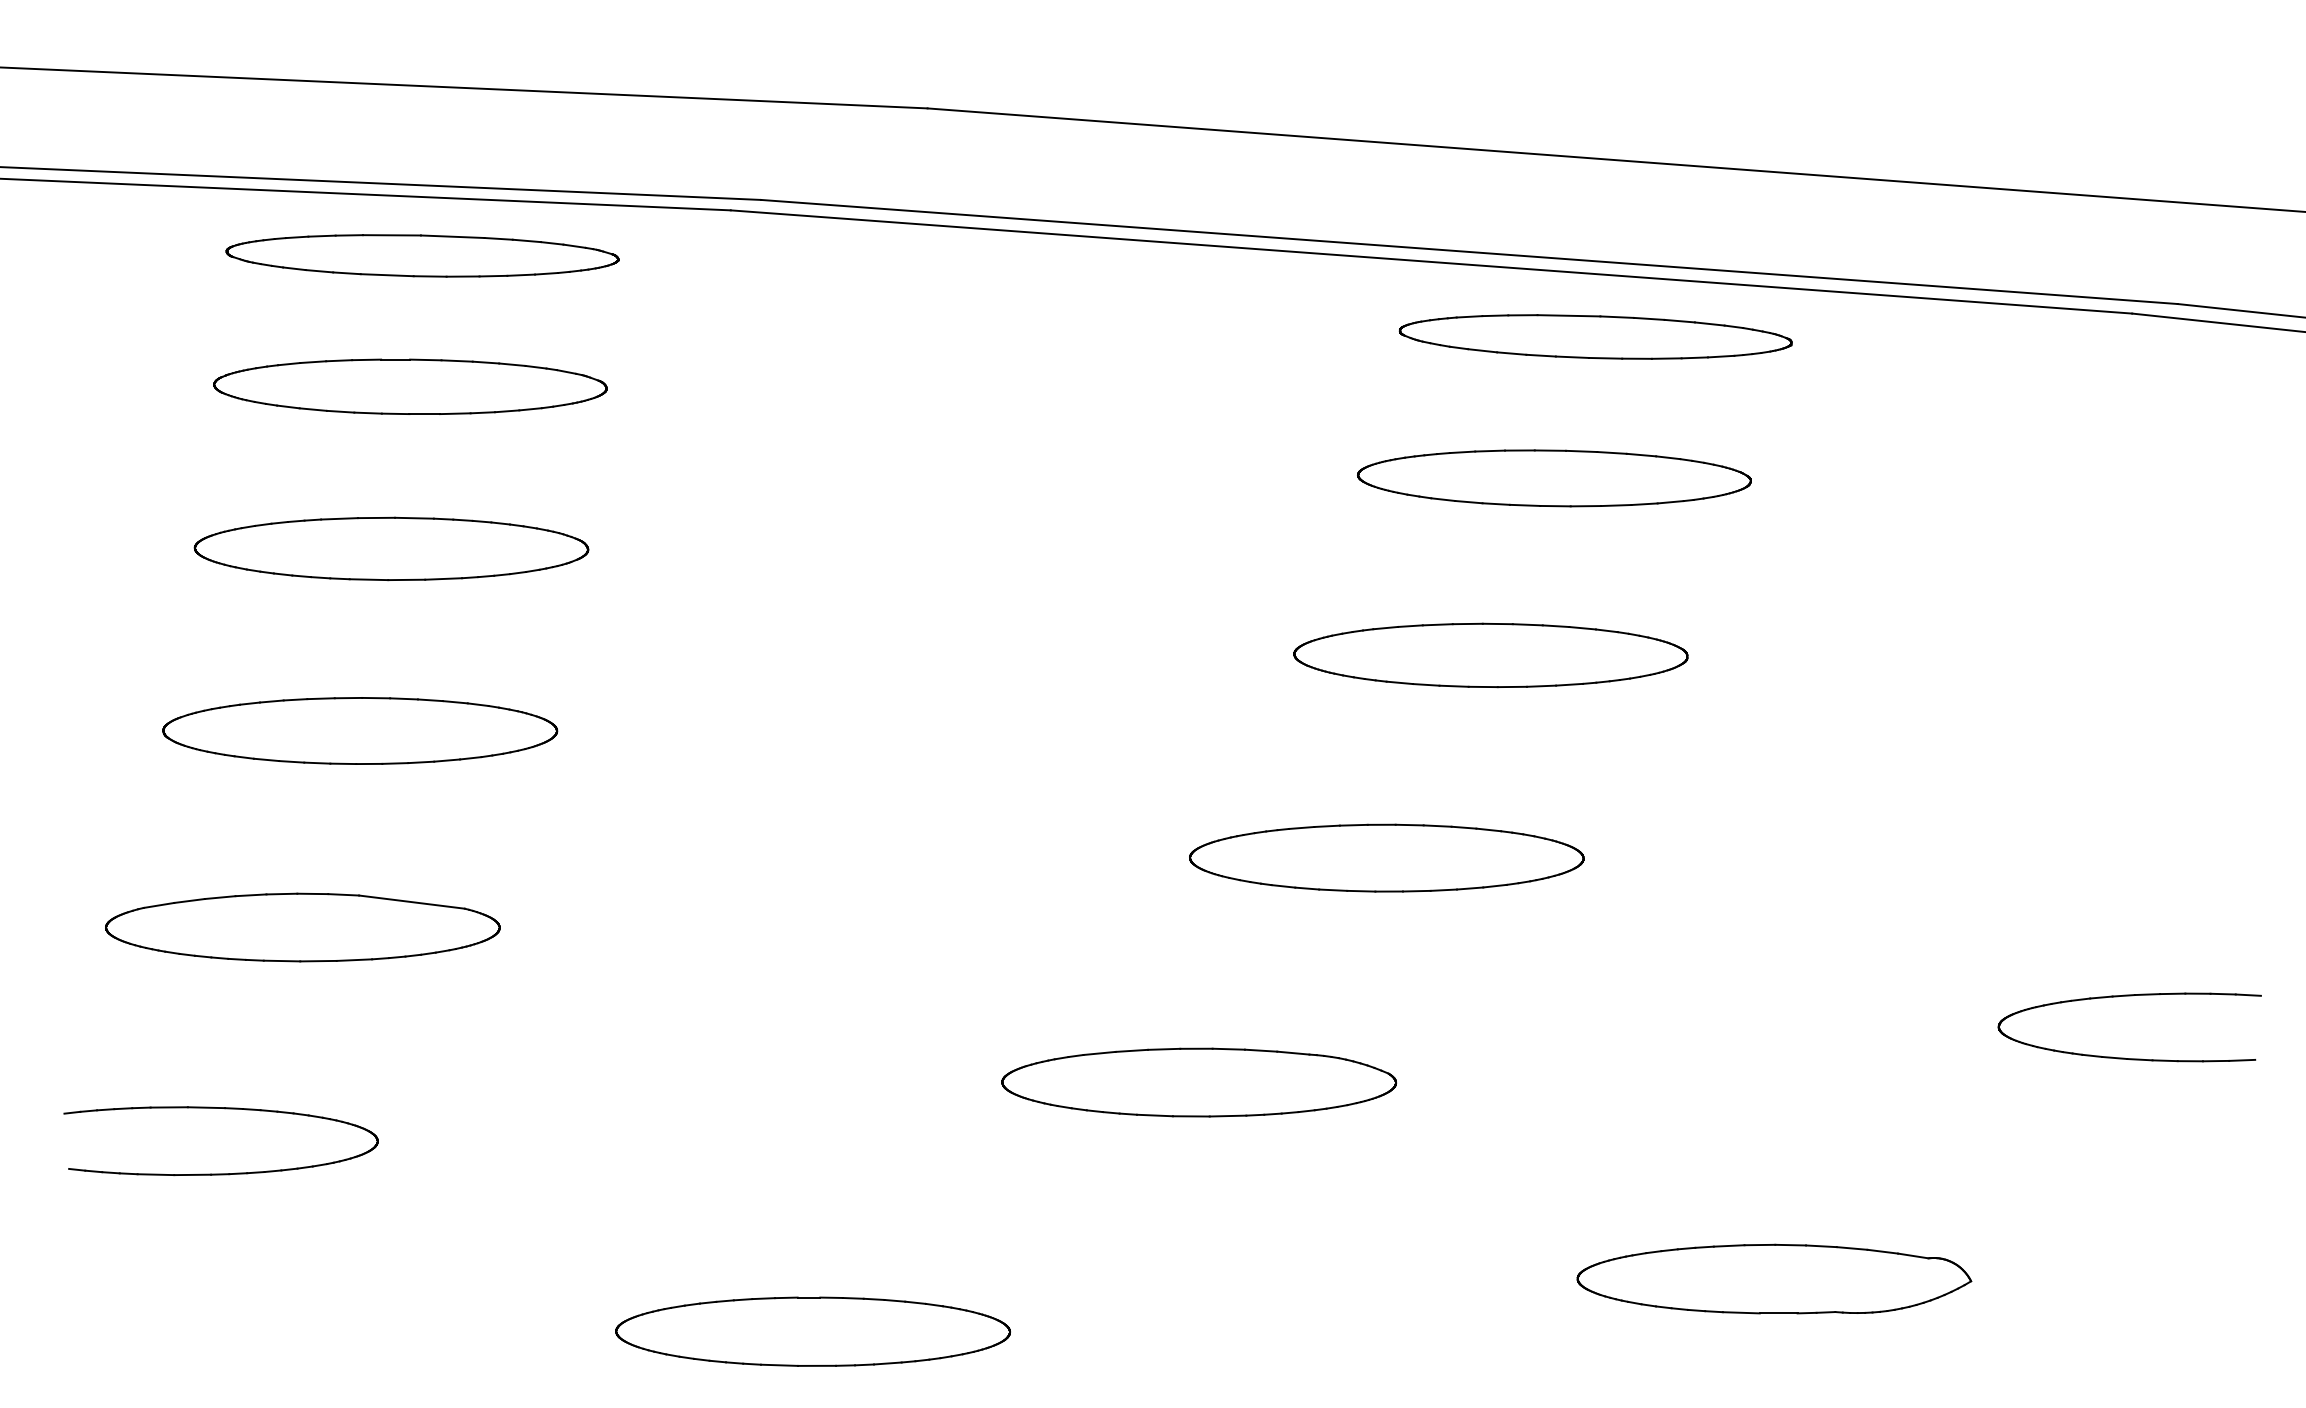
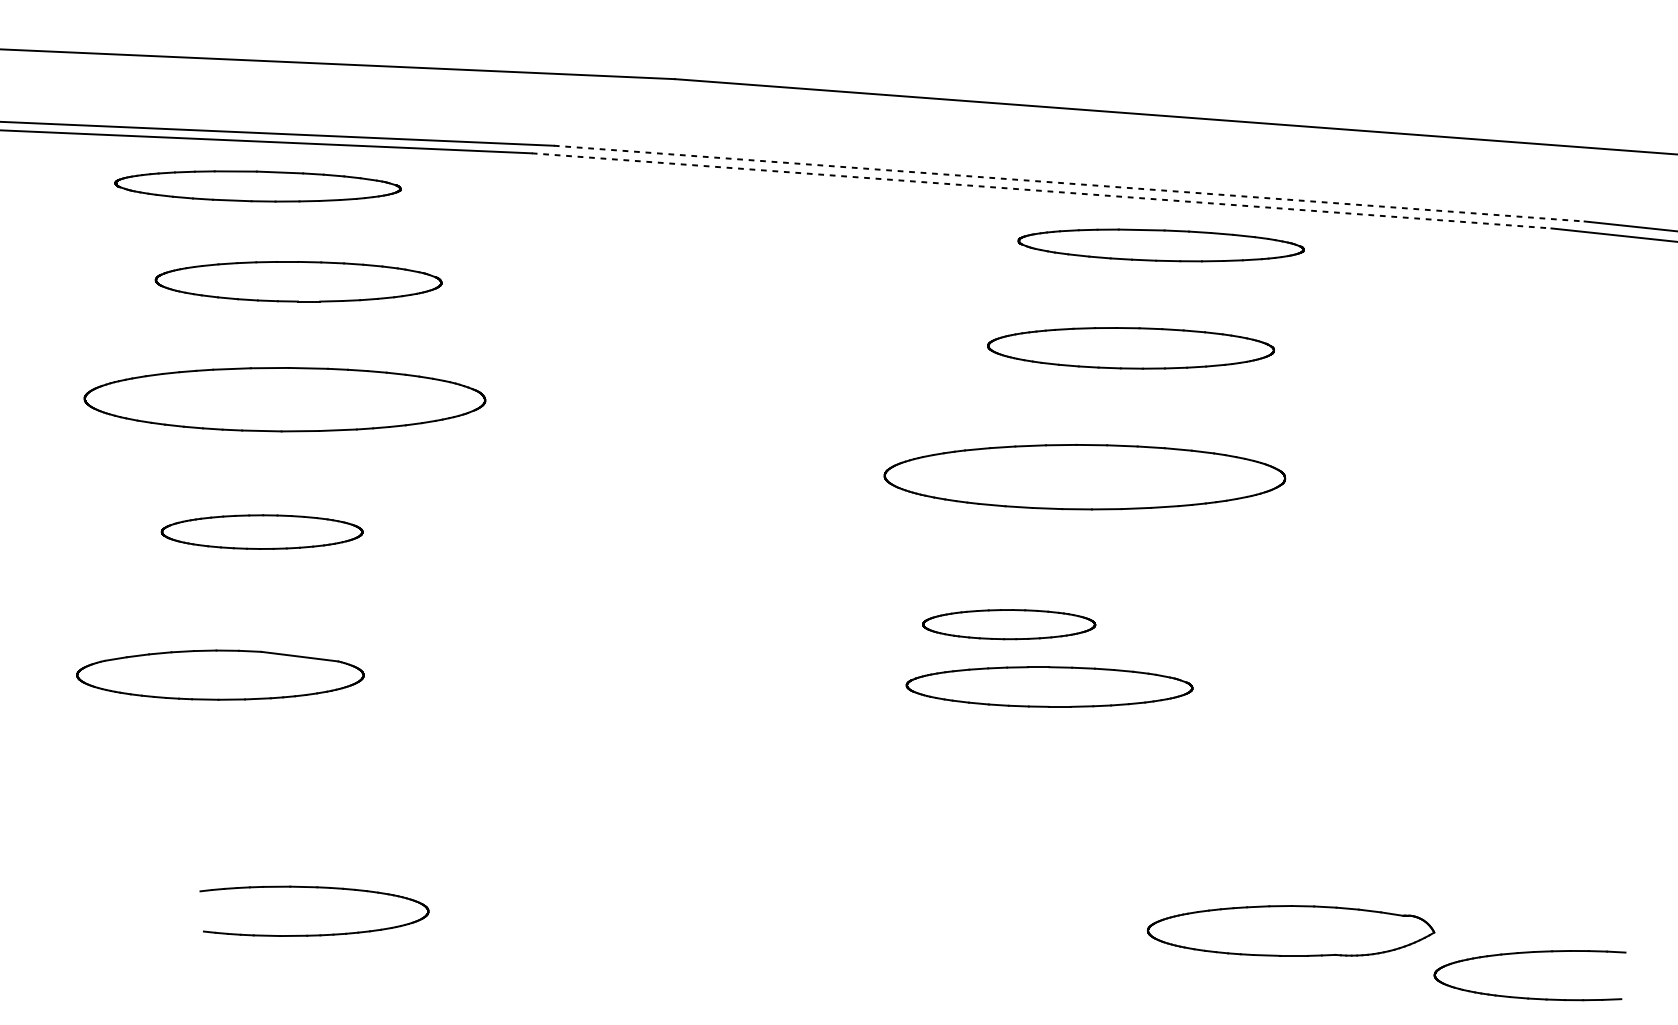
line: (1469, 252) -> (1069, 183), solid -> dashed
part: (422, 255) -> (258, 186), moved
line: (1431, 261) -> (1041, 190), solid -> dashed
part: (391, 548) -> (284, 399), size x1.4
part: (1490, 655) -> (1084, 477), size x1.4
part: (360, 730) -> (262, 531), size x0.7
part: (1386, 857) -> (1008, 624), size x0.6
part: (1442, 943) -> (1049, 686), added
part: (2124, 1057) -> (1526, 997), moved
part: (1198, 1082) -> (872, 787), removed
part: (220, 1173) -> (314, 934), moved
part: (812, 1331) -> (591, 969), removed

